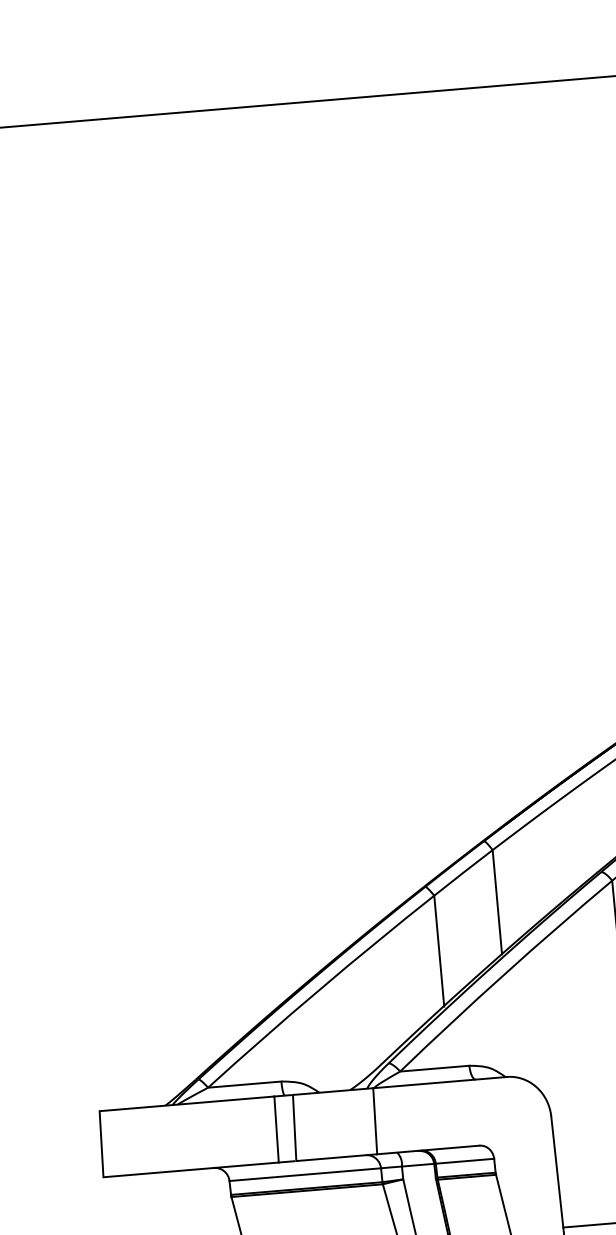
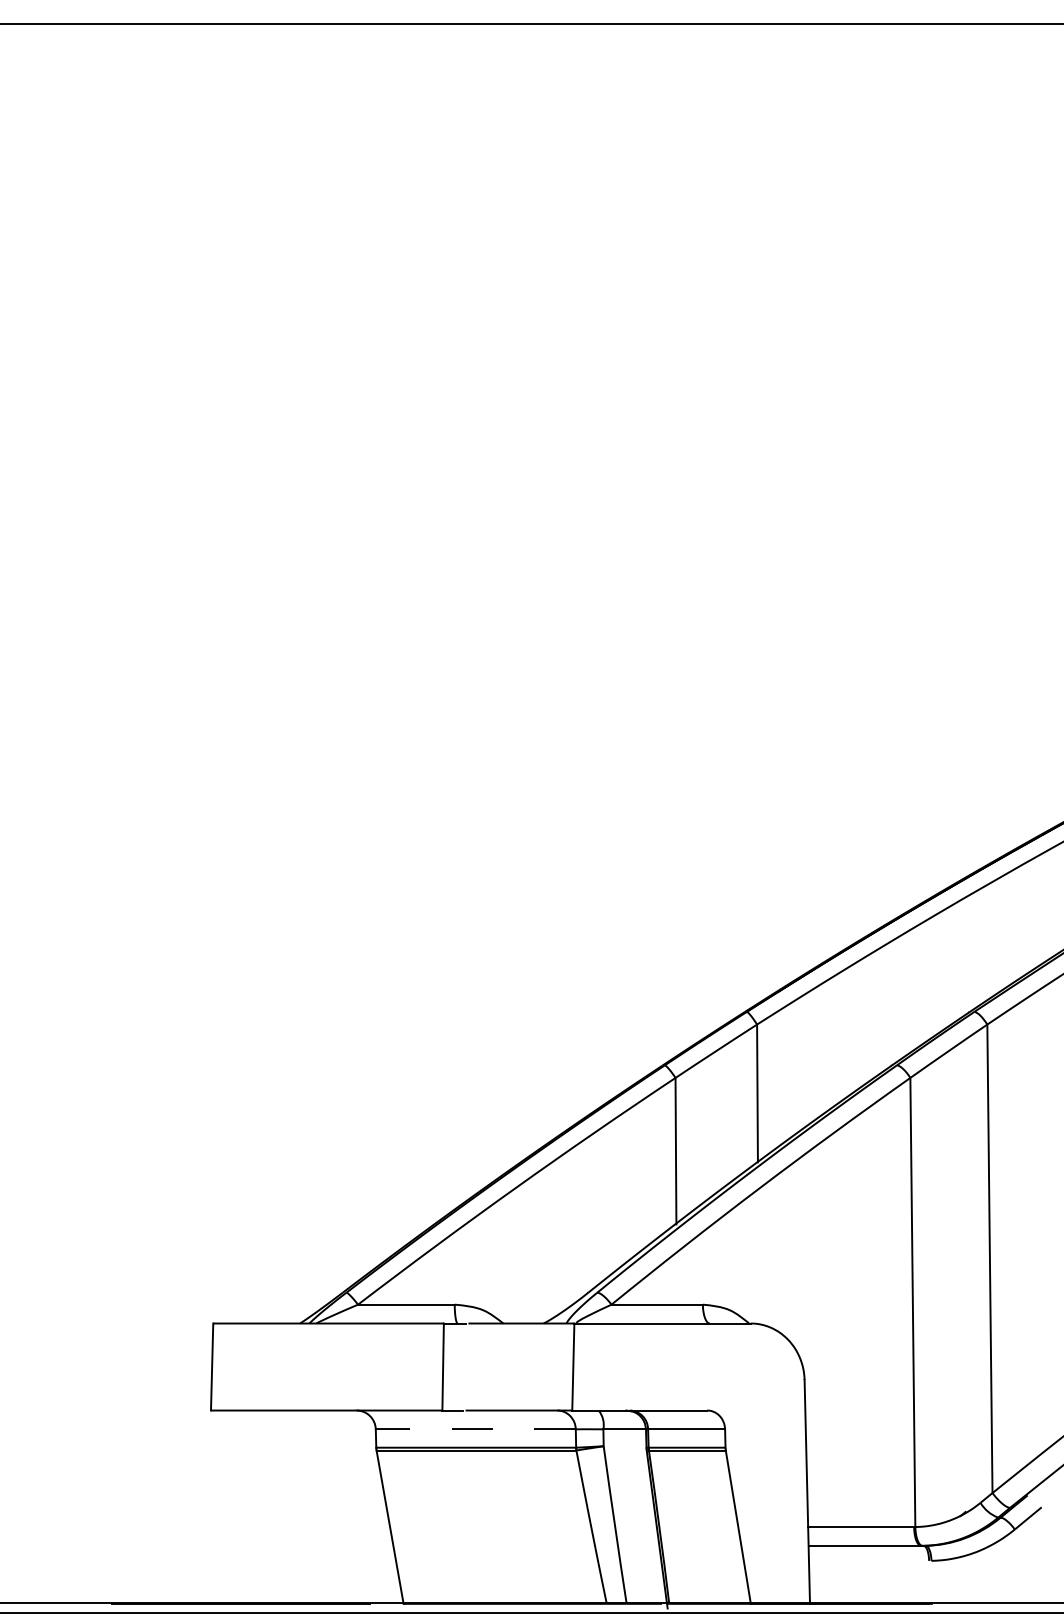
line: (294, 1127) -> (466, 1366), removed
line: (305, 1174) -> (475, 1429), solid -> dashed

